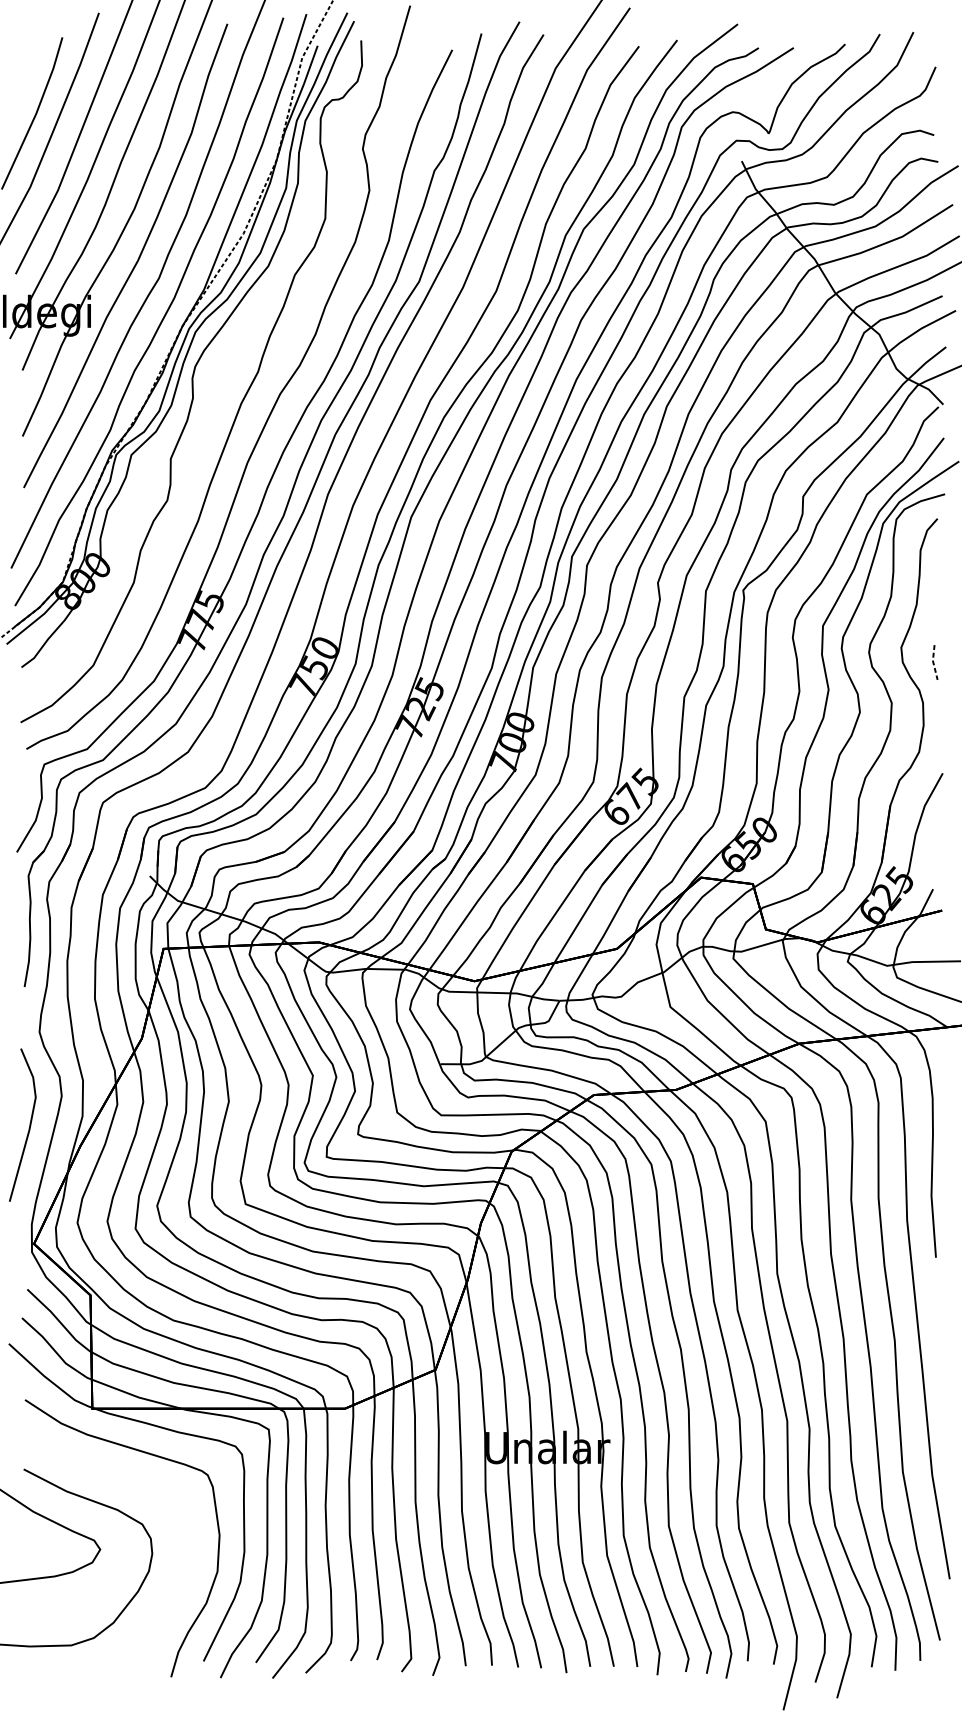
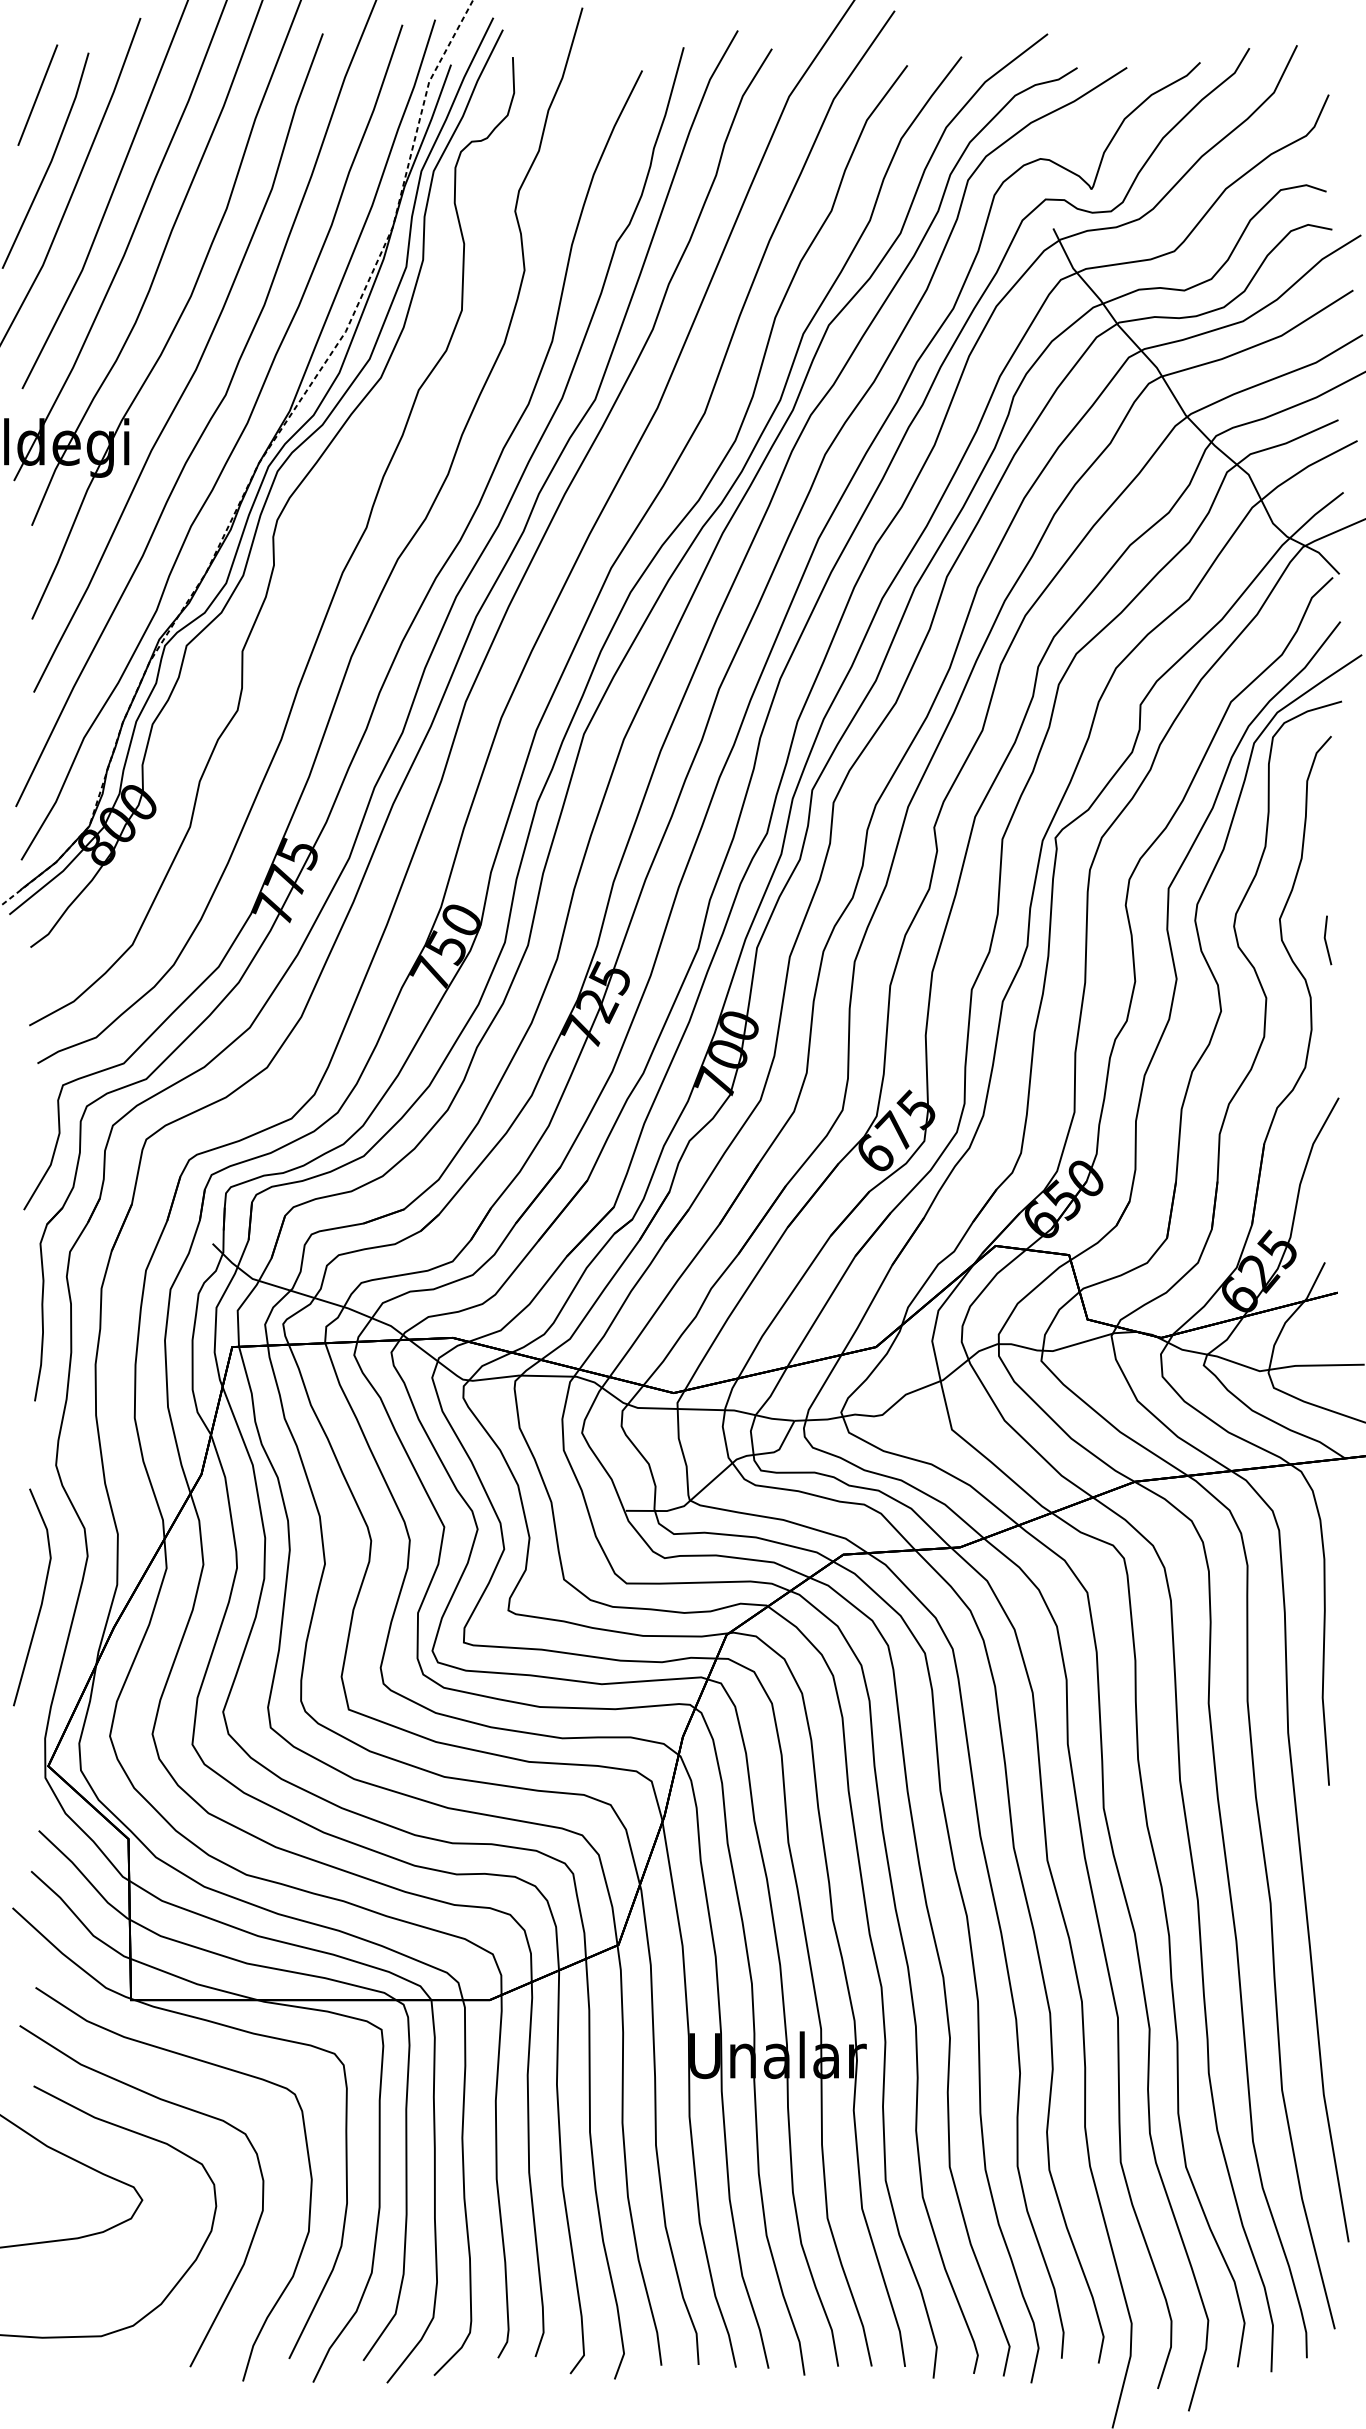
line: (26, 66) -> (37, 94), added
line: (933, 662) -> (1325, 940), dashed -> solid
curve: (121, 1482) -> (172, 2104), added

